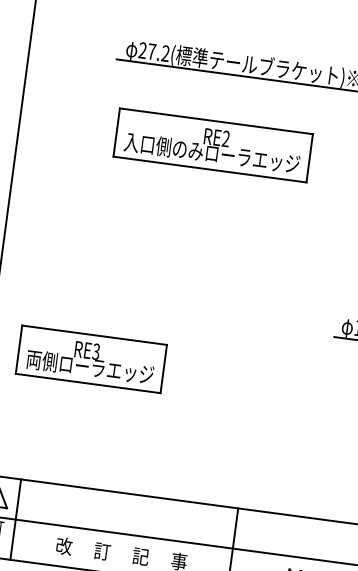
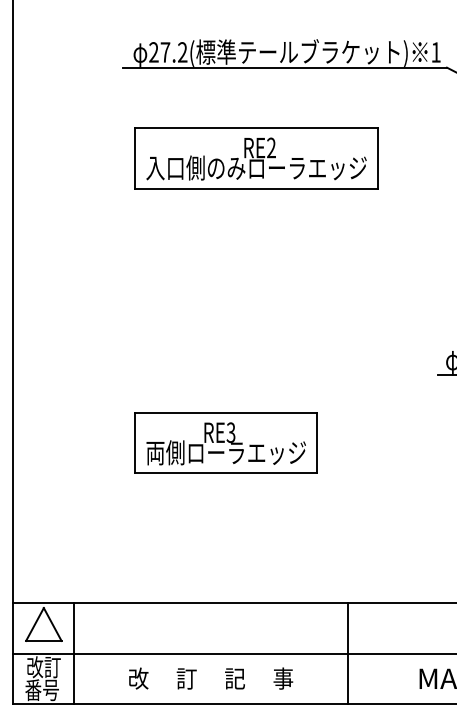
part: (90, 358) -> (225, 442), moved

